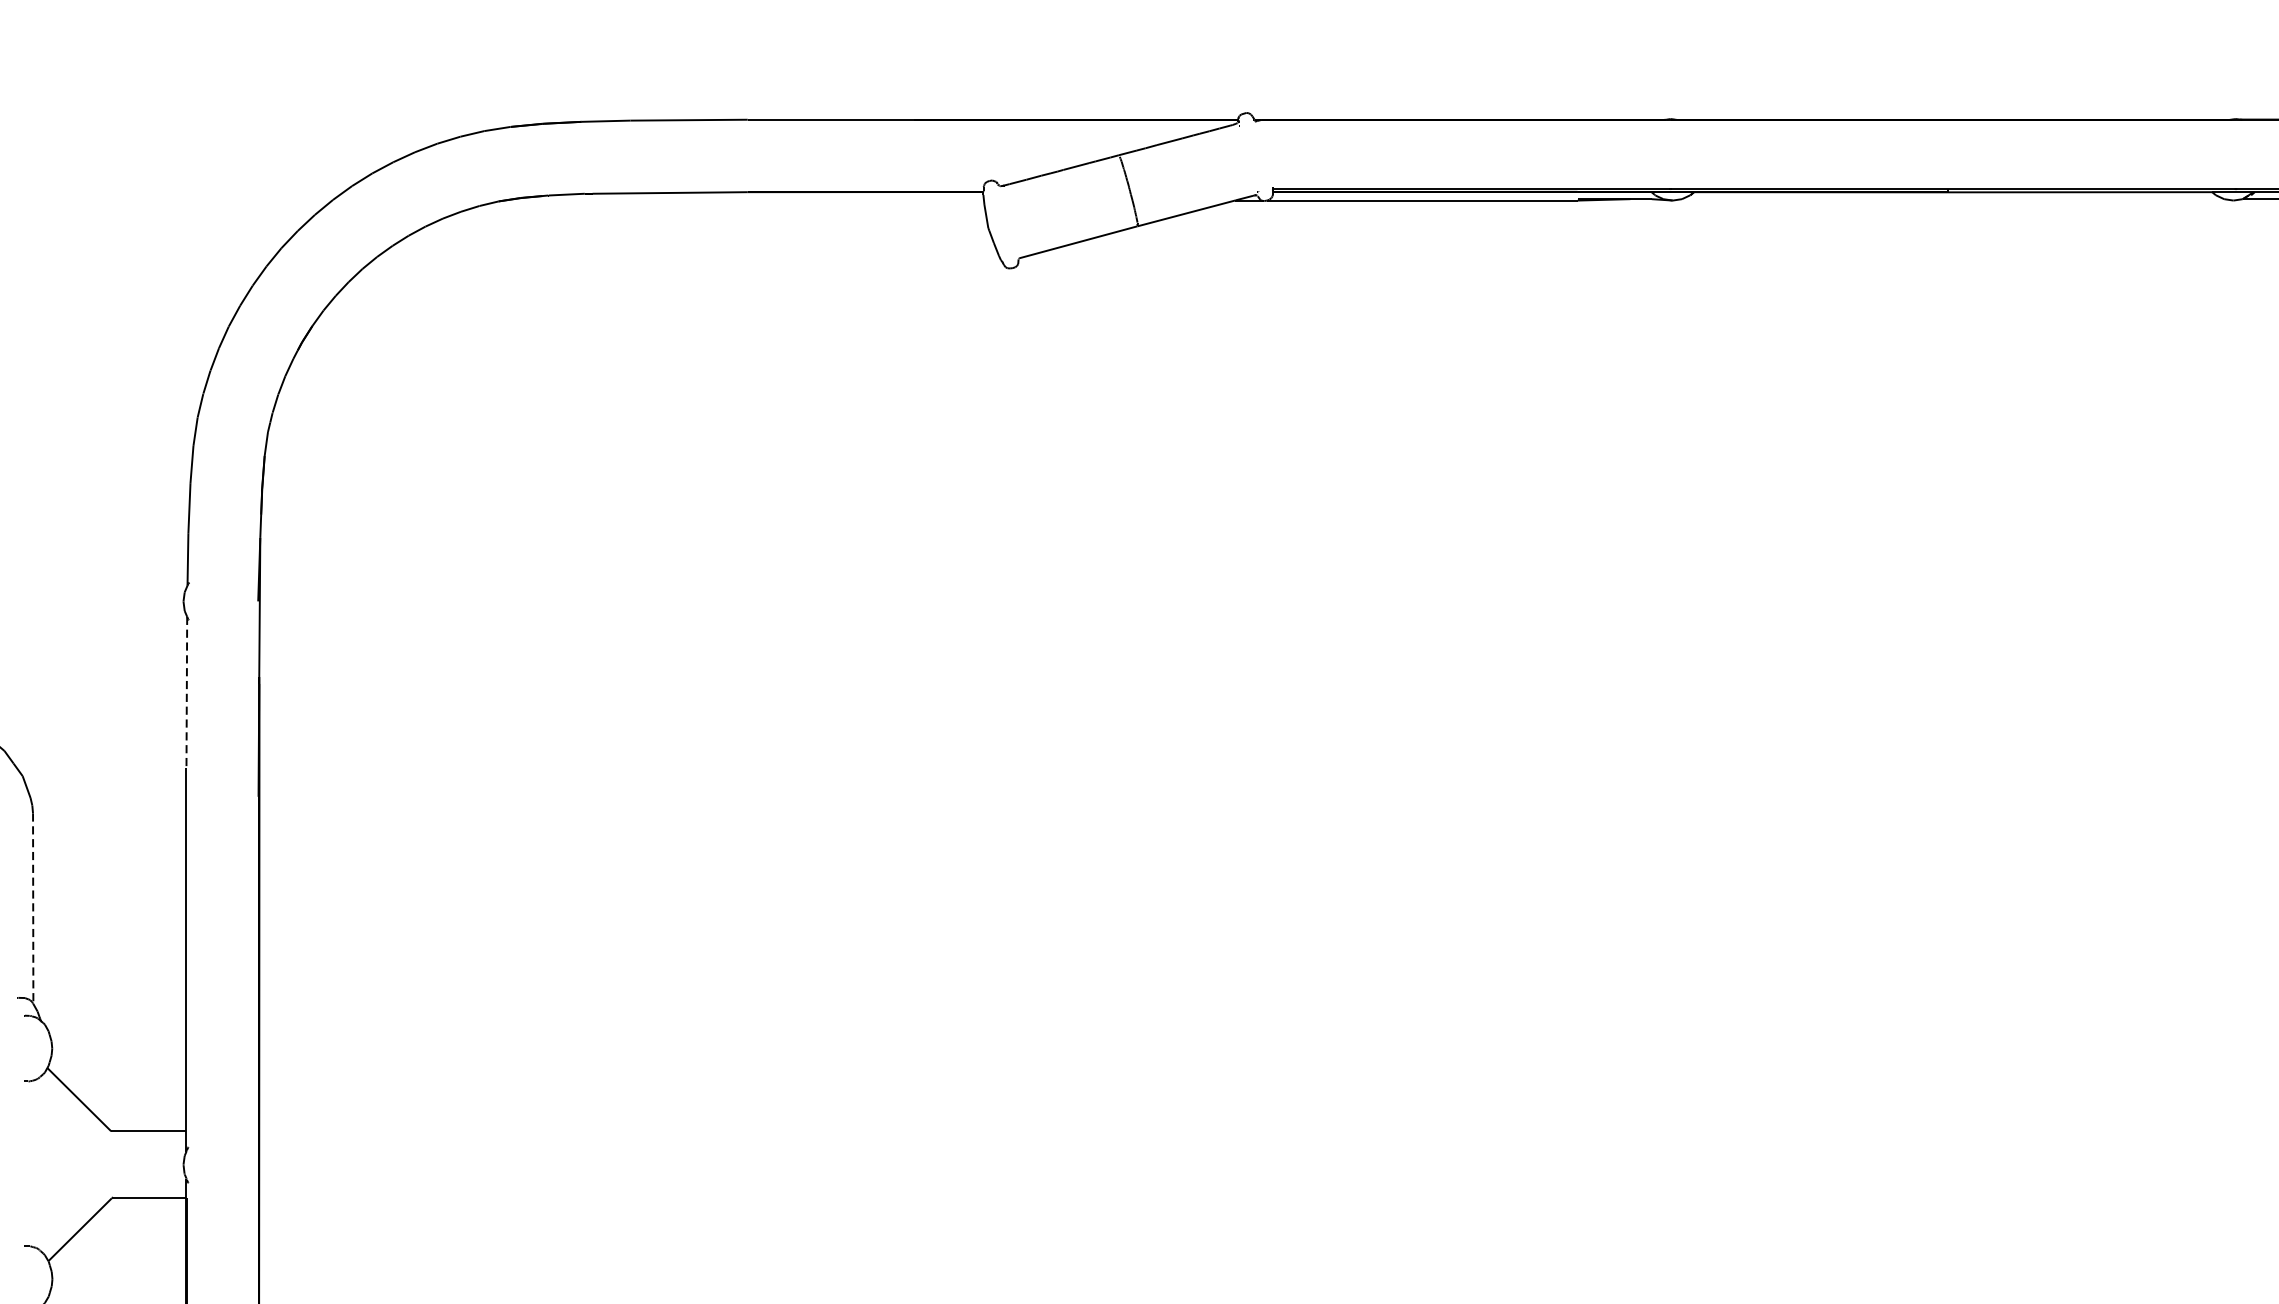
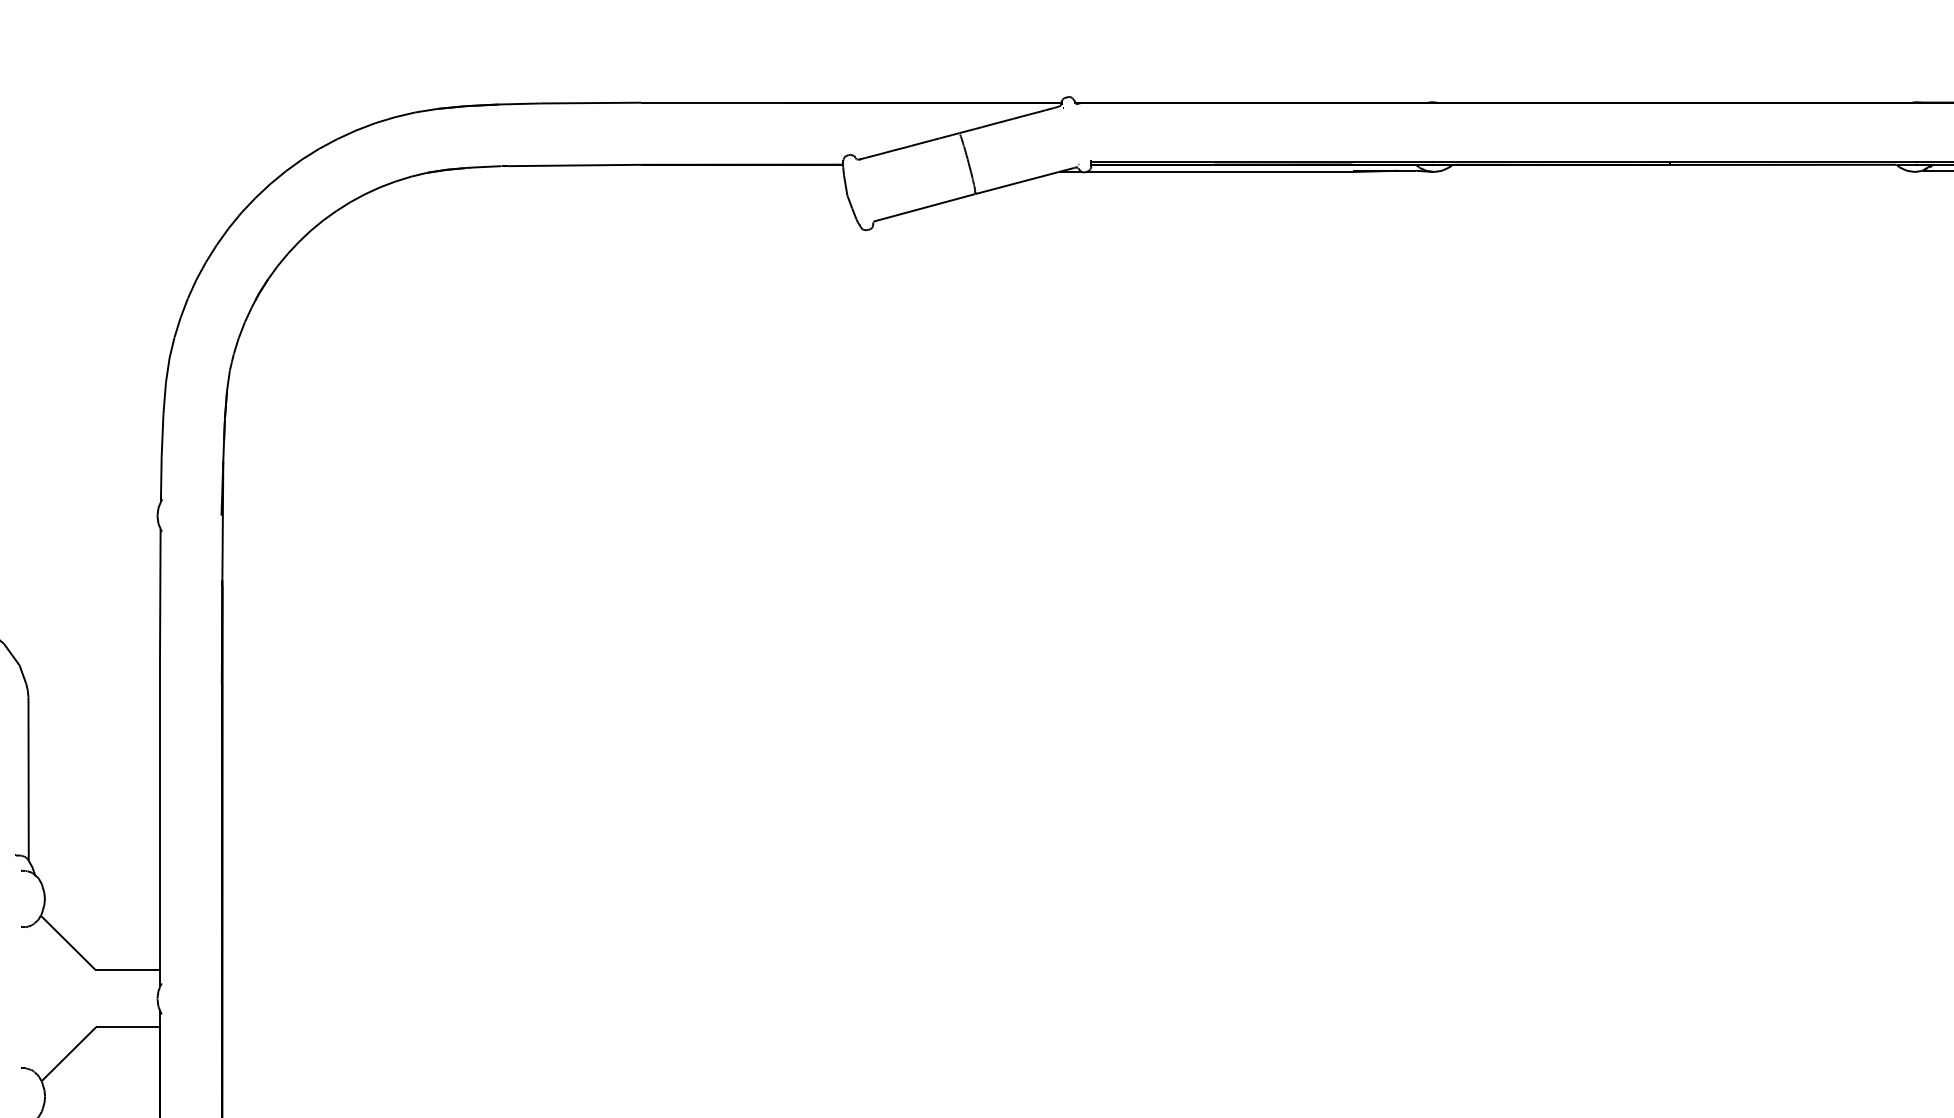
line: (187, 692) -> (160, 593), dashed -> solid
line: (33, 909) -> (28, 779), dashed -> solid

